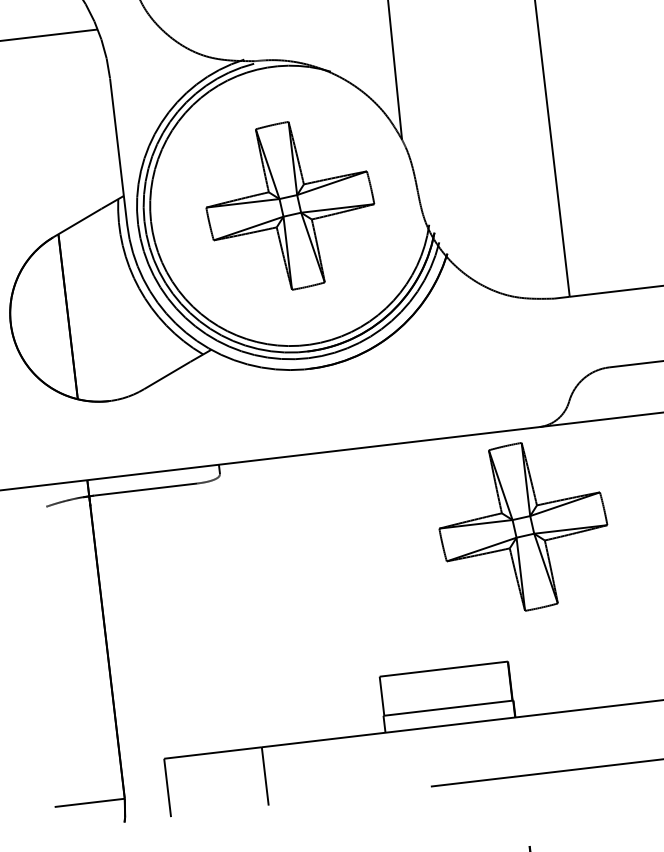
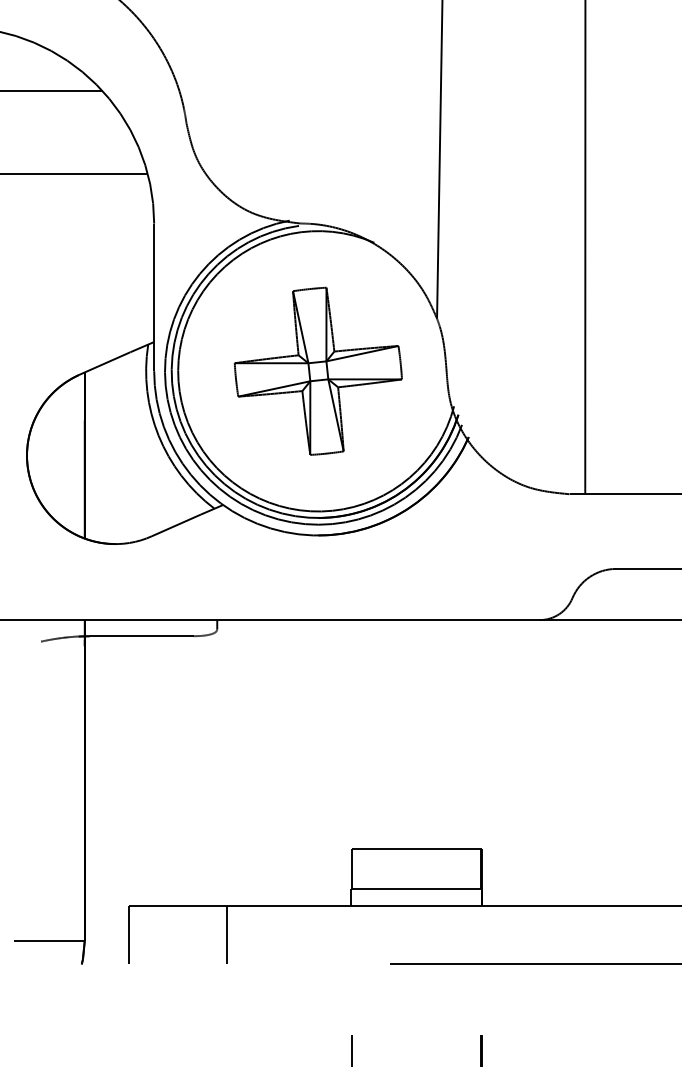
part: (522, 526) -> (511, 716), removed

